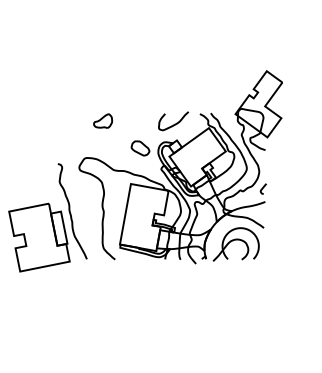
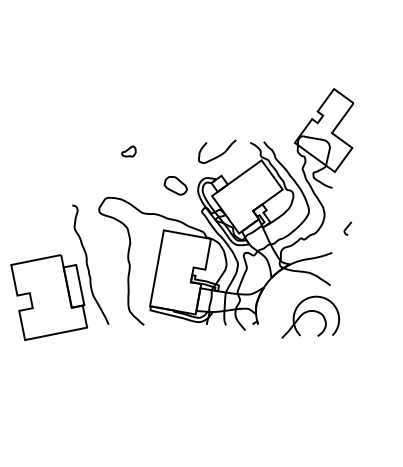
part: (102, 121) -> (128, 151), size x0.6
curve: (263, 188) -> (347, 228), moved
part: (236, 243) -> (310, 316), moved

